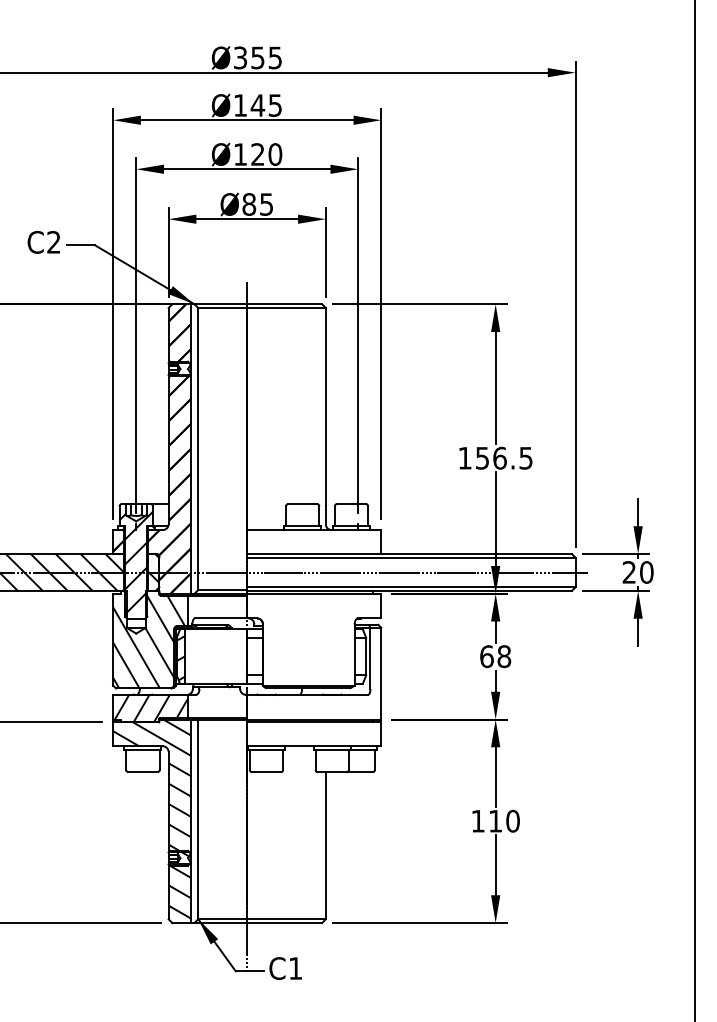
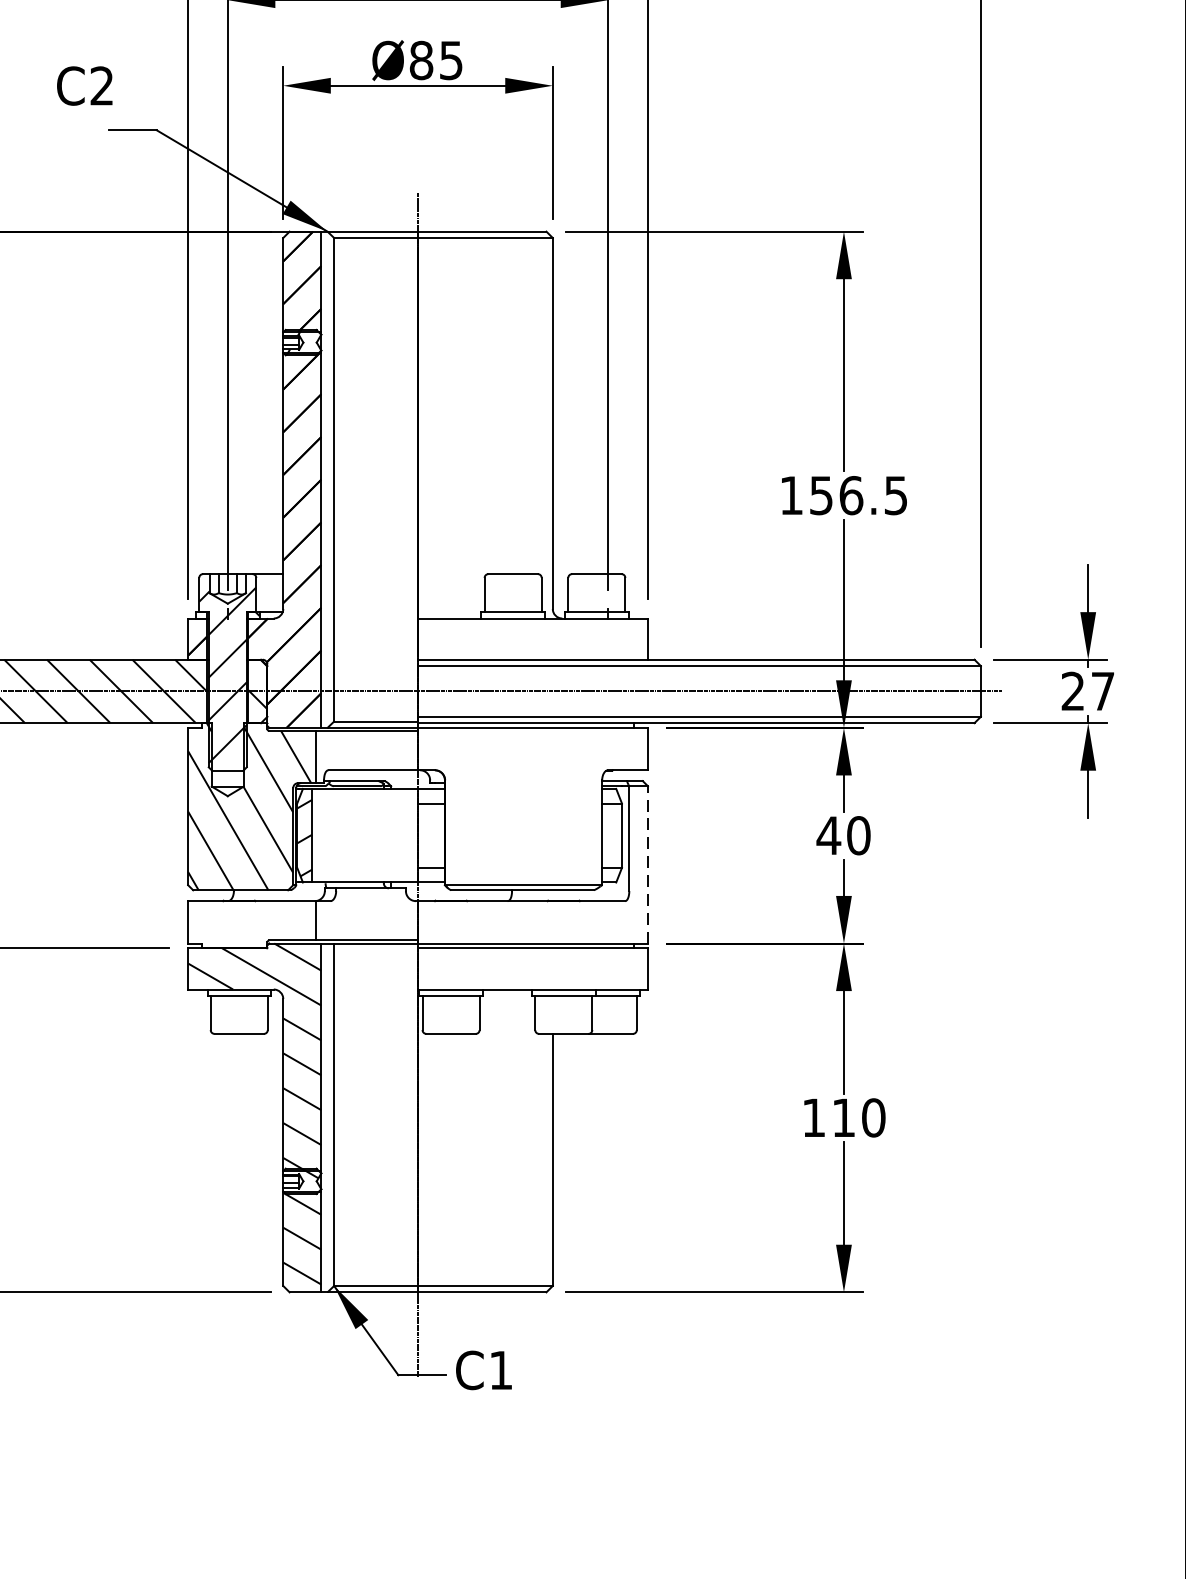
text: (43, 242) -> (84, 86), moved
text: (646, 572) -> (1102, 691), 20 -> 27
text: (495, 656) -> (843, 835), 68 -> 40
line: (381, 673) -> (648, 864), solid -> dashed
hatch: (150, 708) -> (252, 924), removed

